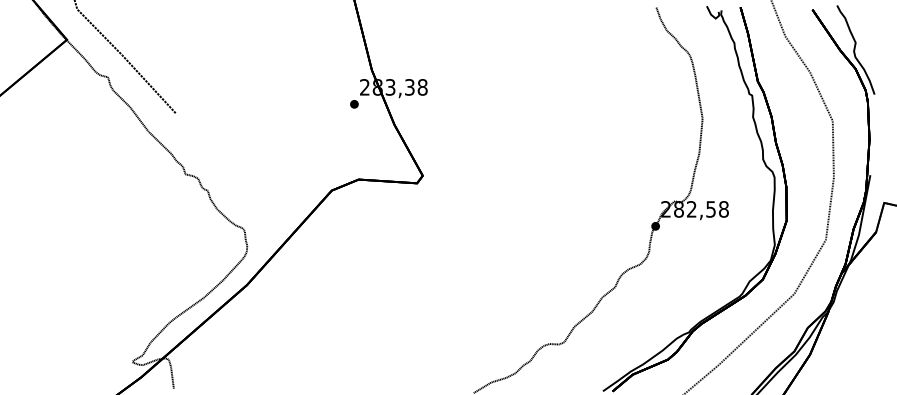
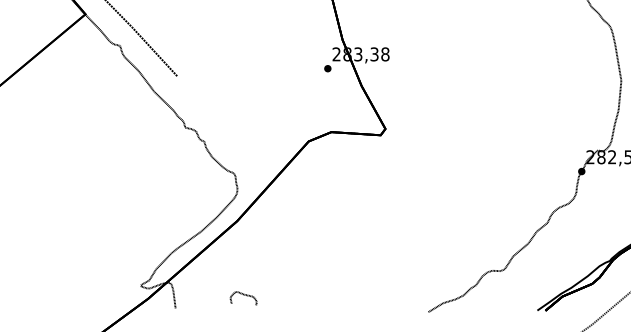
curve: (255, 373) -> (244, 295), added

